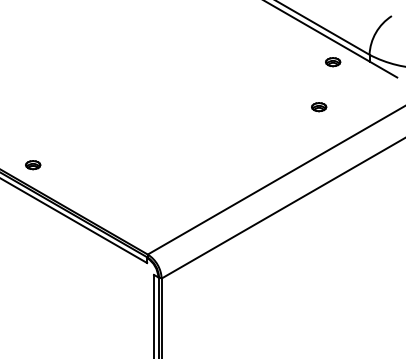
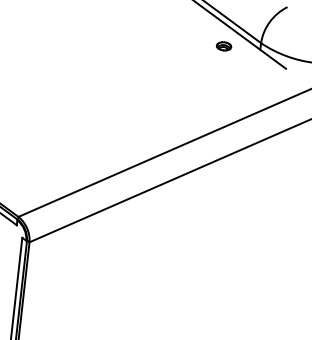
part: (319, 107) -> (205, 89), removed

